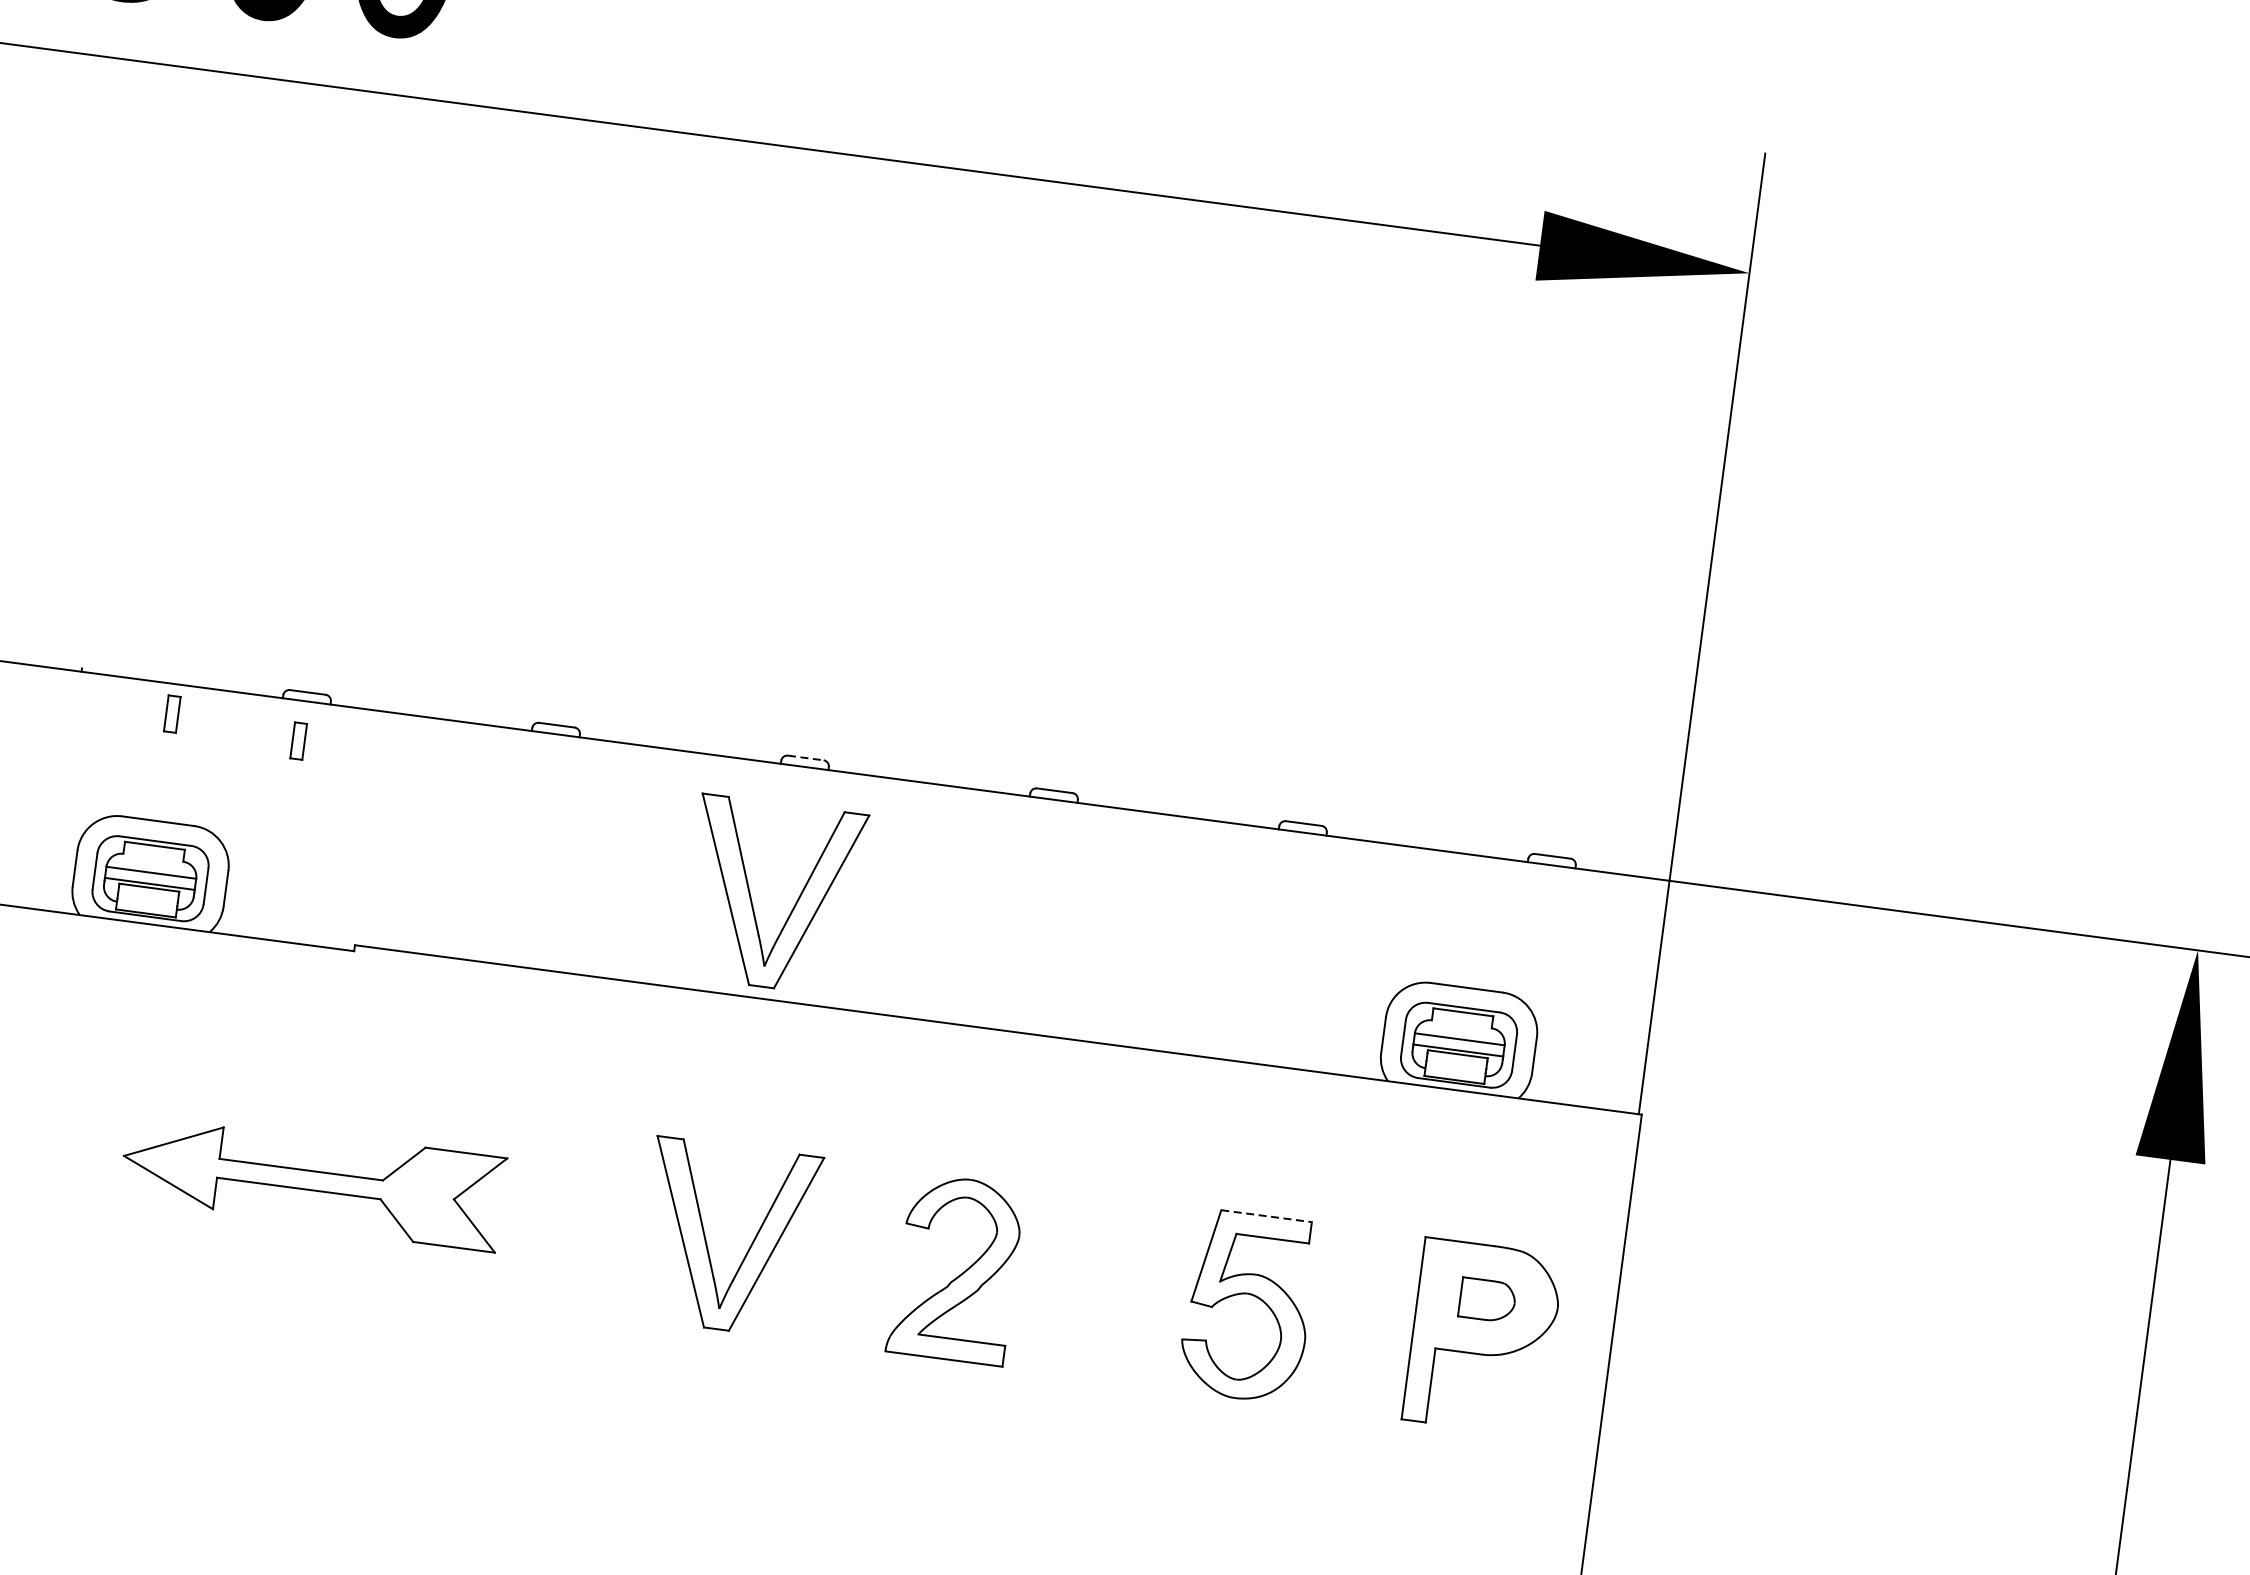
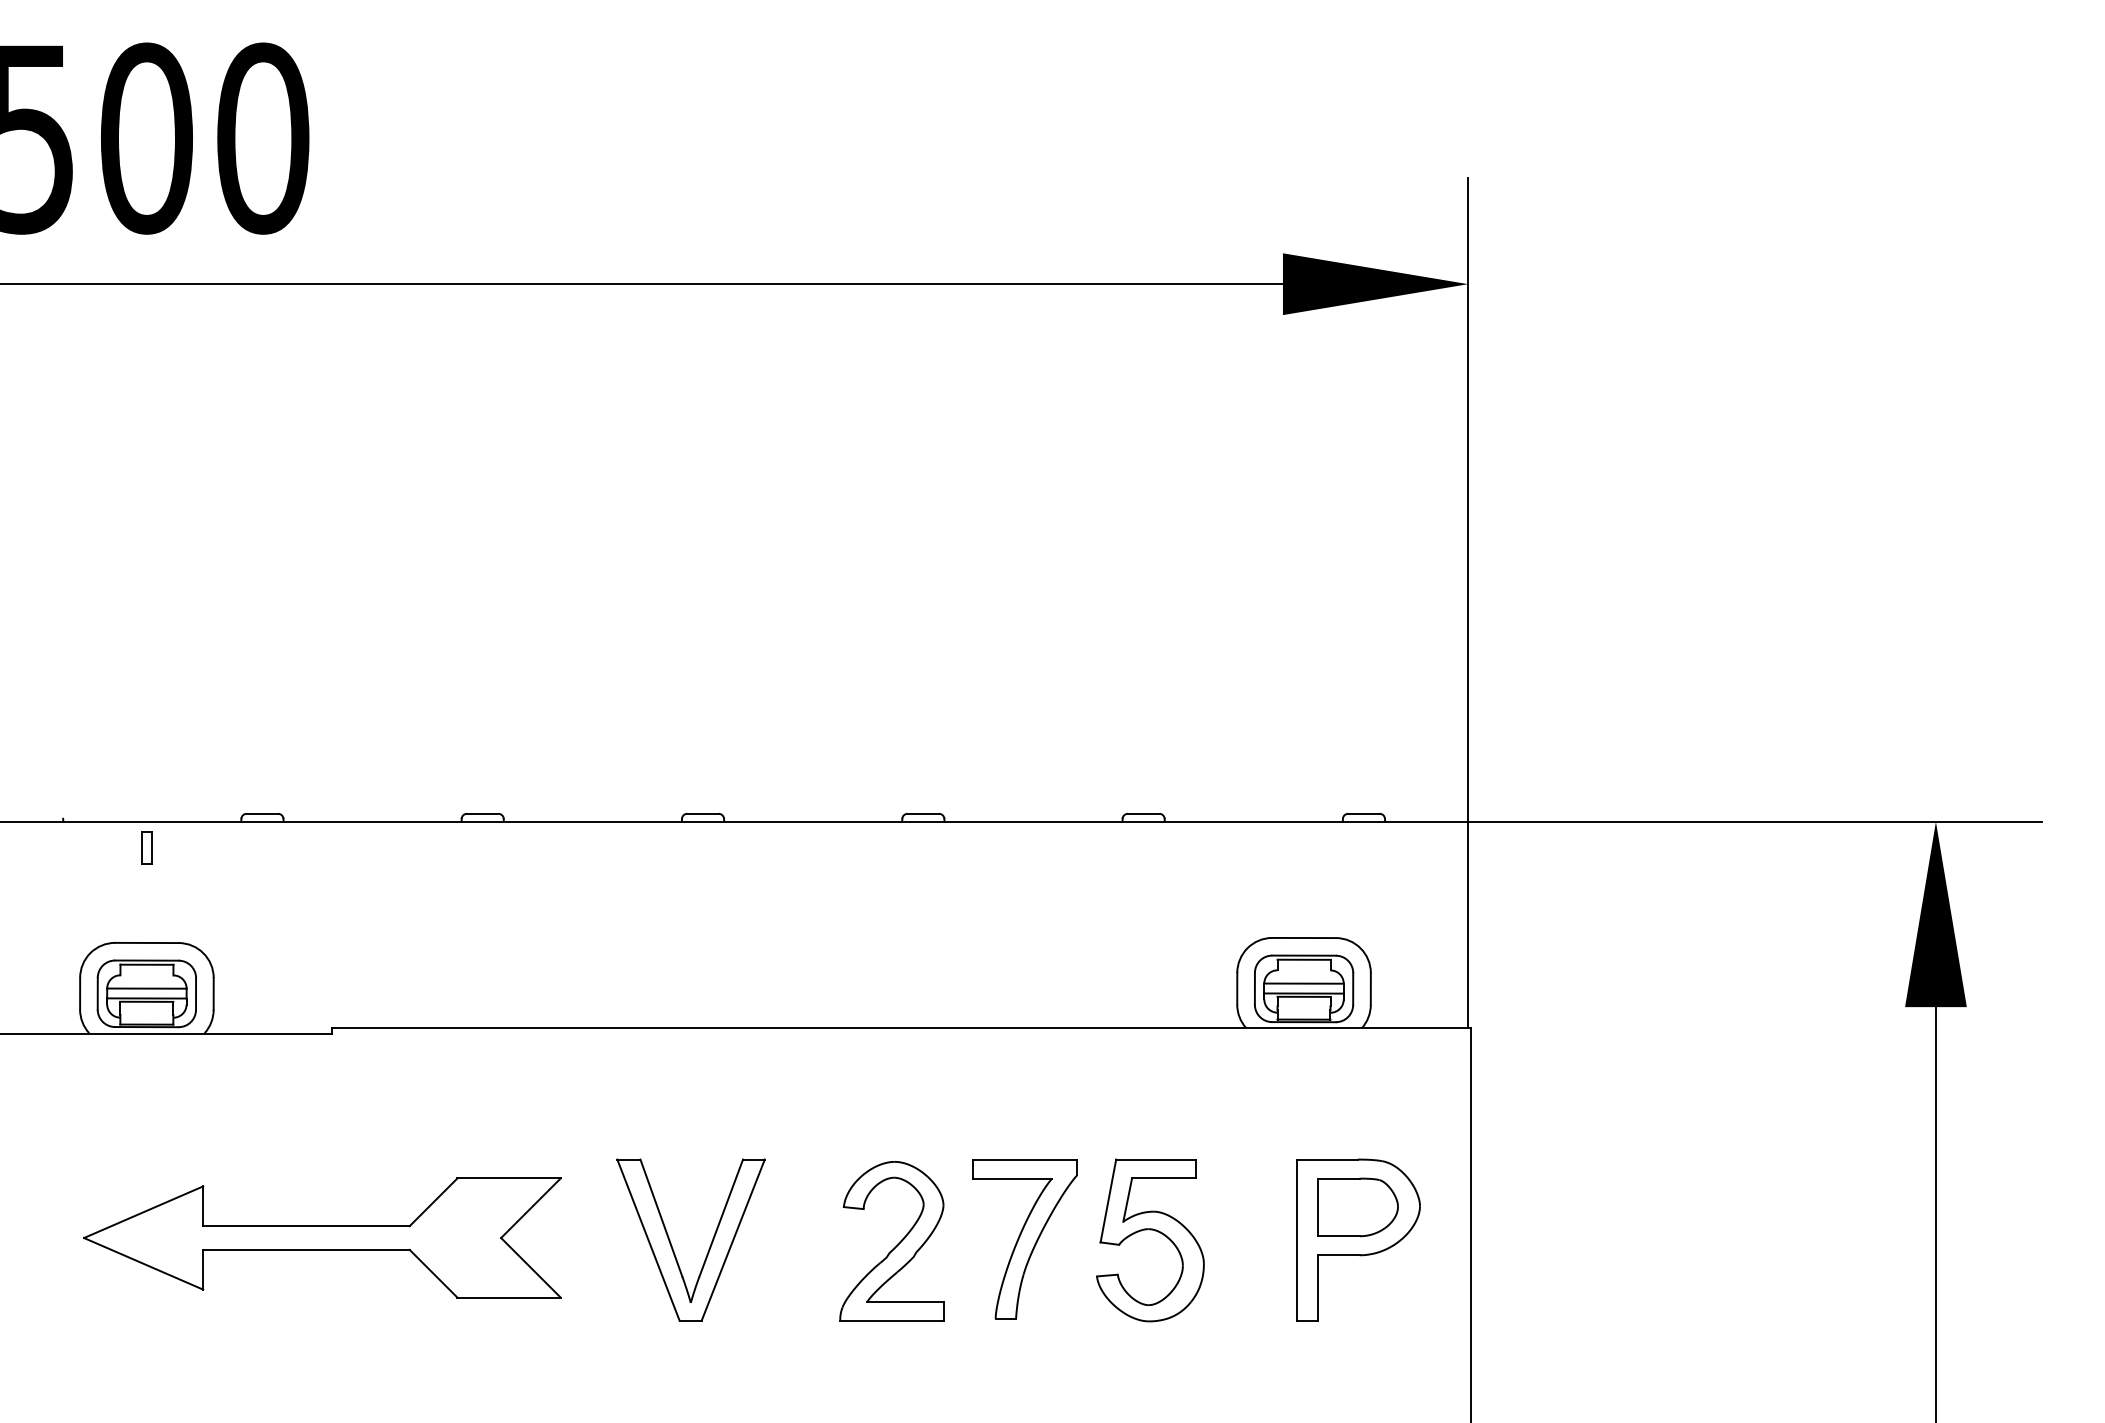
part: (298, 740) -> (259, 856), removed
line: (806, 757) -> (703, 813), dashed -> solid
part: (752, 898) -> (672, 942), removed
part: (312, 1180) -> (322, 1237), size x1.43
line: (1266, 1216) -> (1156, 1159), dashed -> solid
part: (1105, 1286) -> (1024, 1239), added
part: (1486, 1300) -> (1357, 1207), size x1.67

